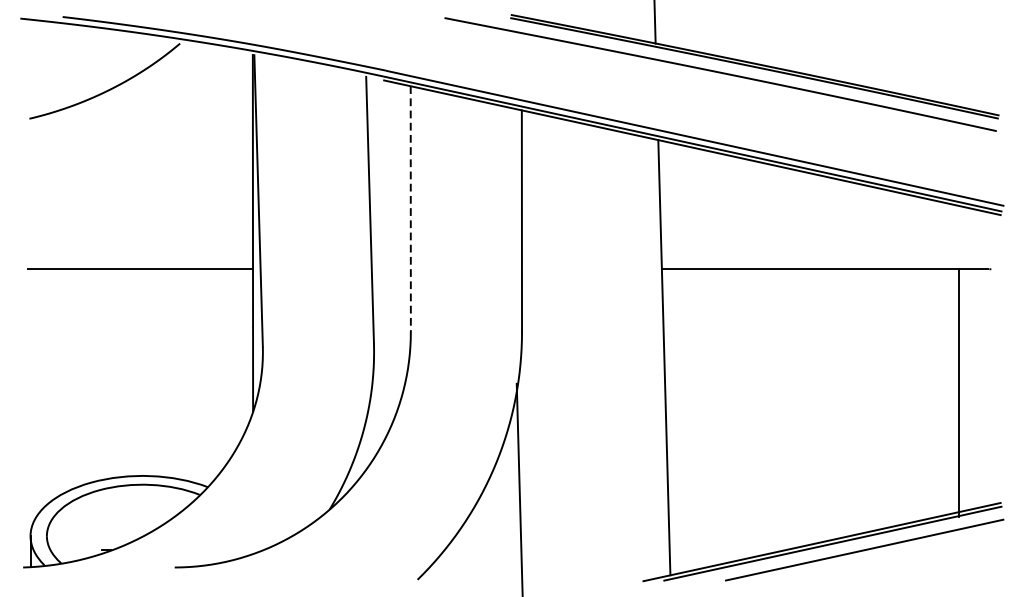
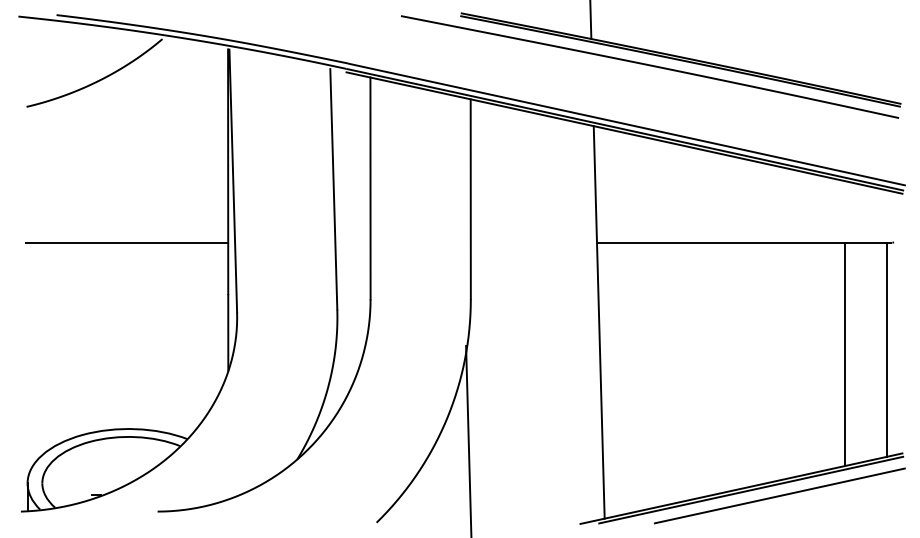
line: (410, 209) -> (370, 188), dashed -> solid
line: (984, 387) -> (887, 349), added
line: (959, 392) -> (845, 353), moved

